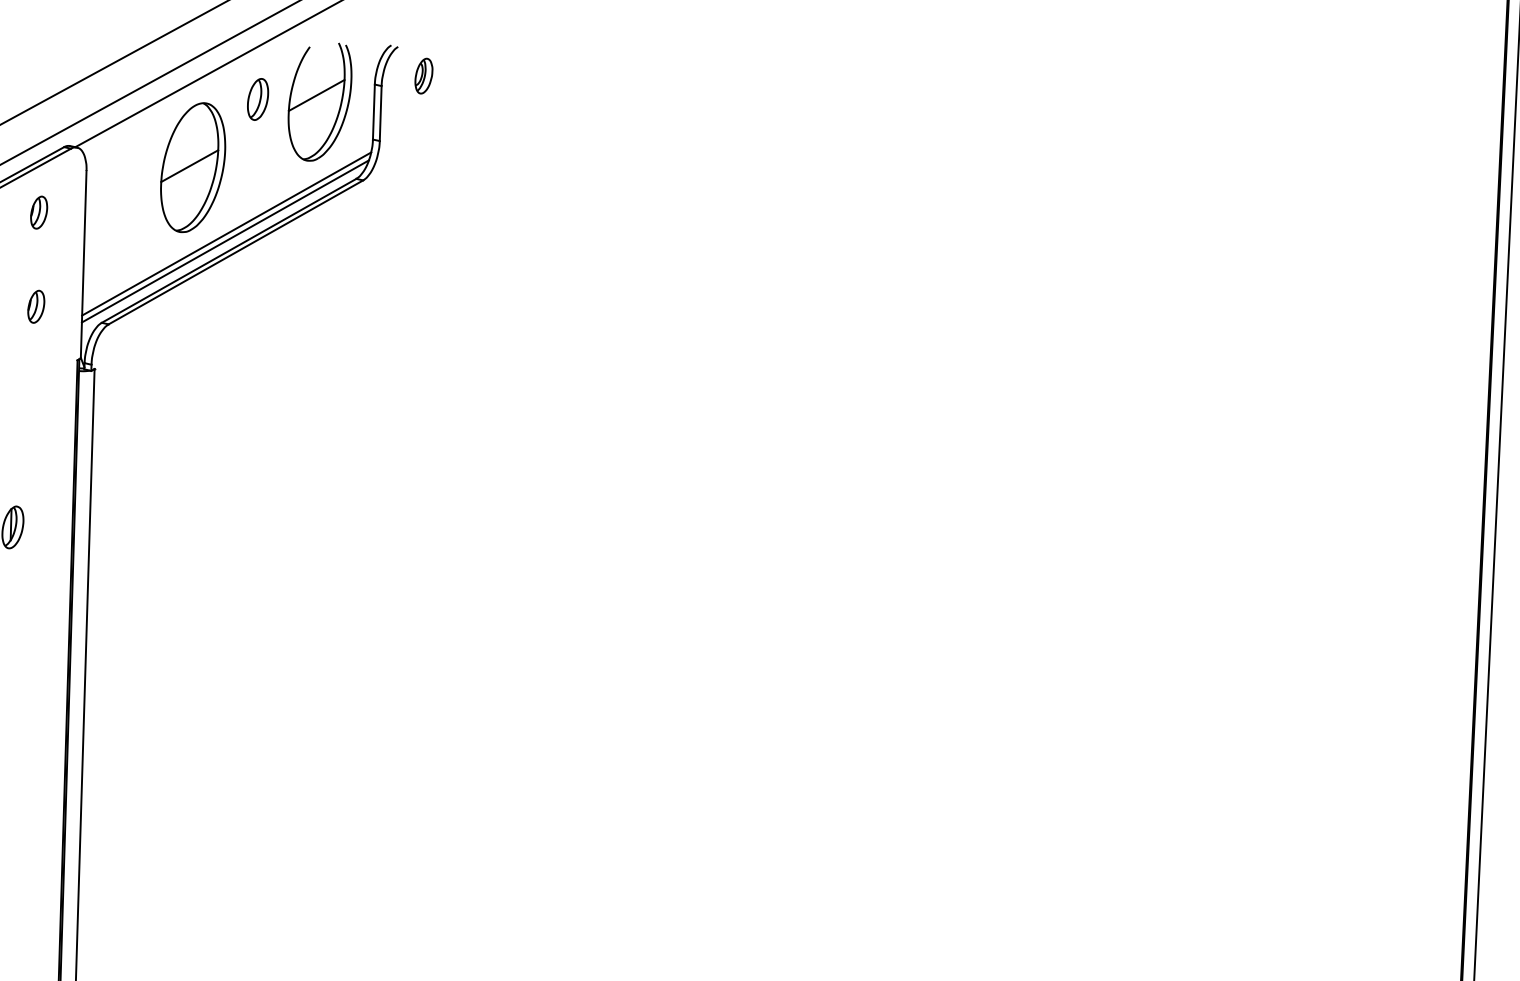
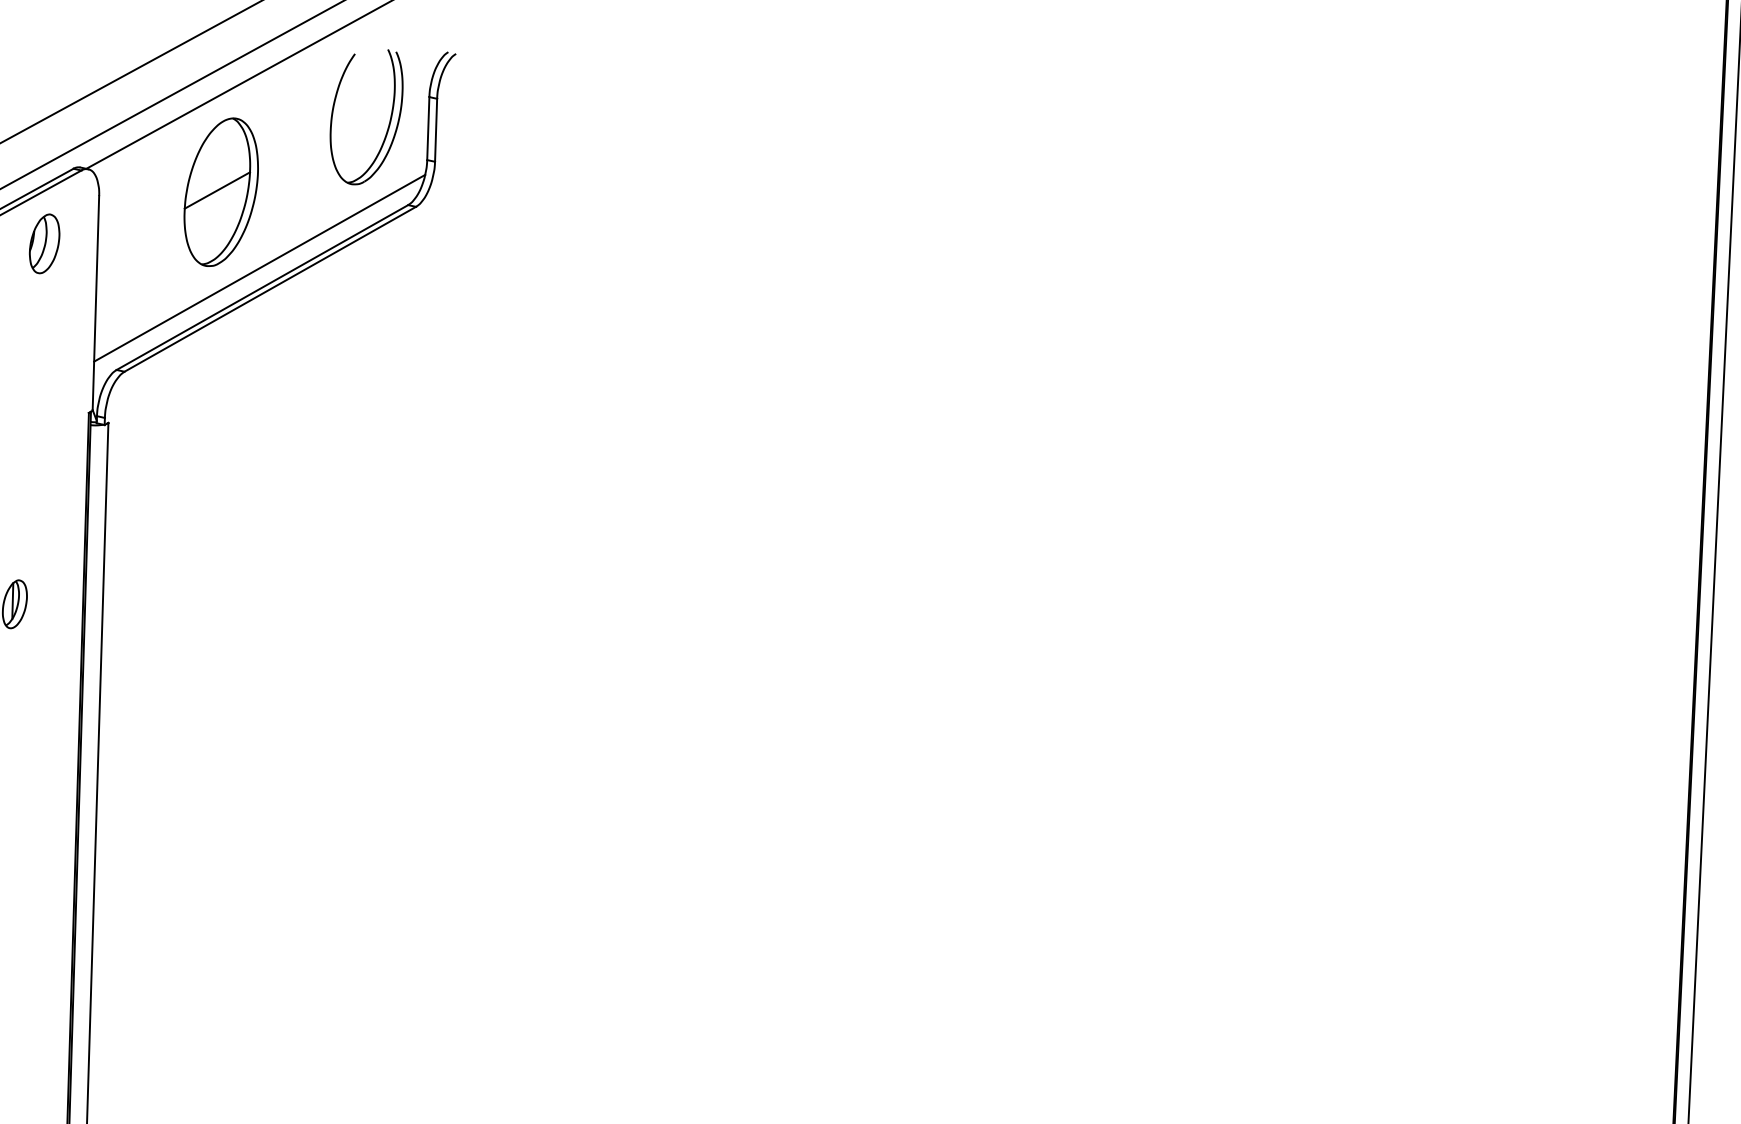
part: (423, 75) -> (485, 86), removed
line: (316, 94) -> (362, 108), removed
part: (258, 99) -> (296, 114), removed
part: (39, 212) -> (45, 243), size x1.6
line: (224, 241) -> (257, 276), removed
part: (36, 306) -> (41, 351), removed

